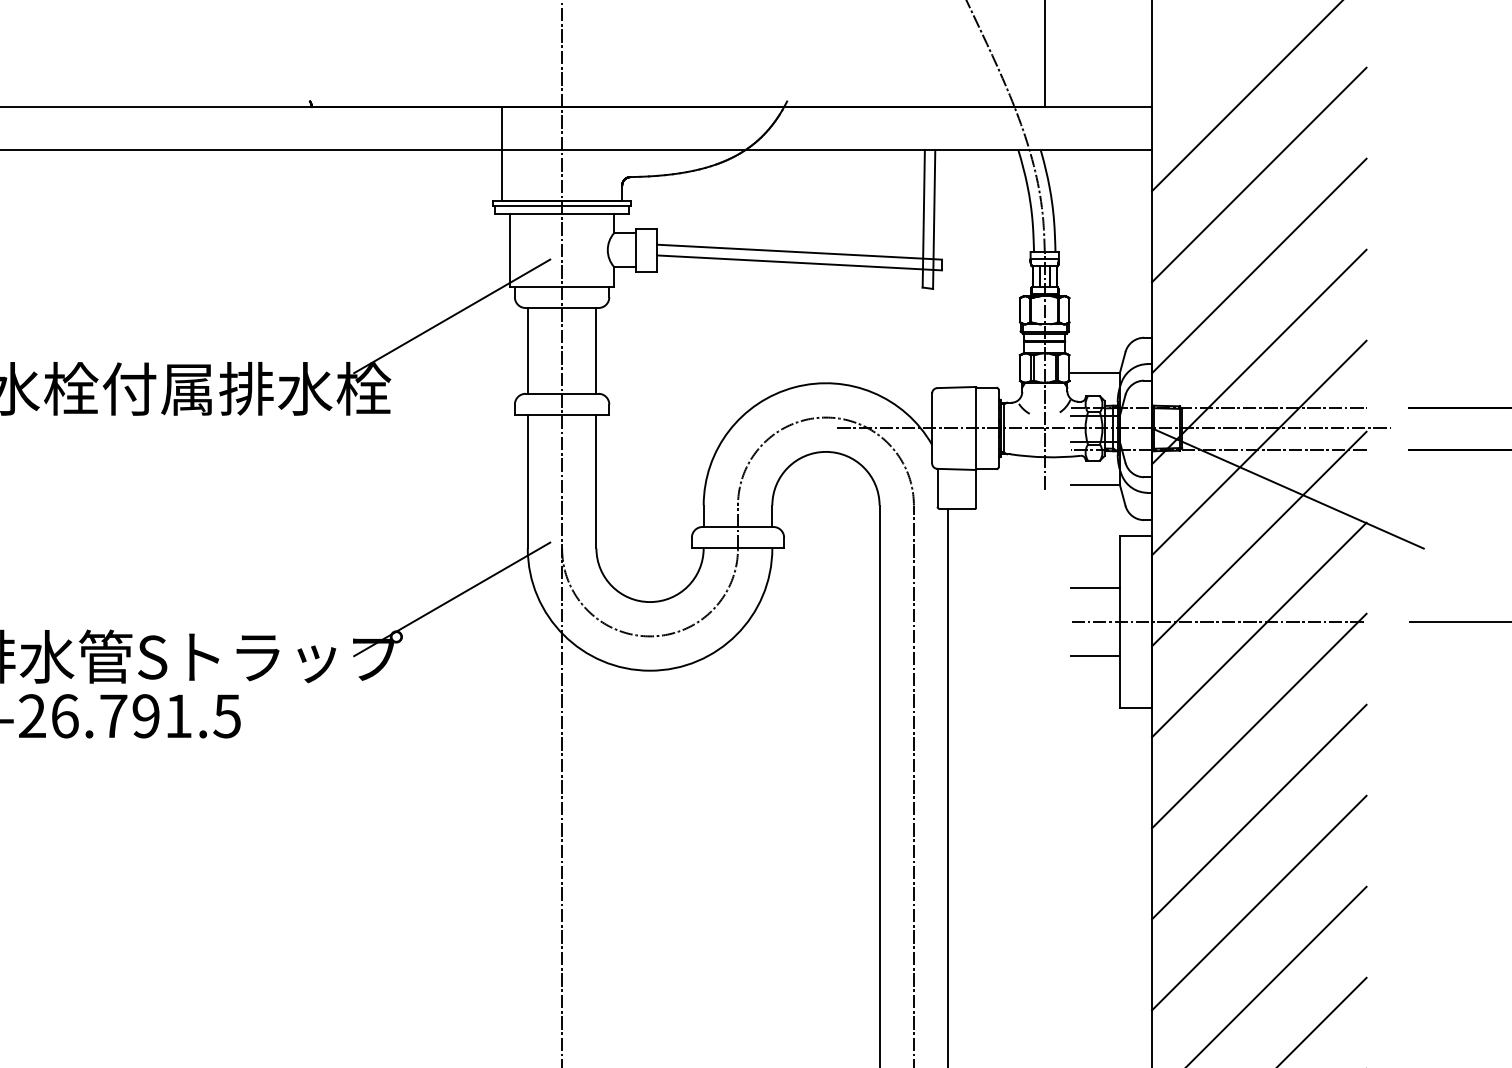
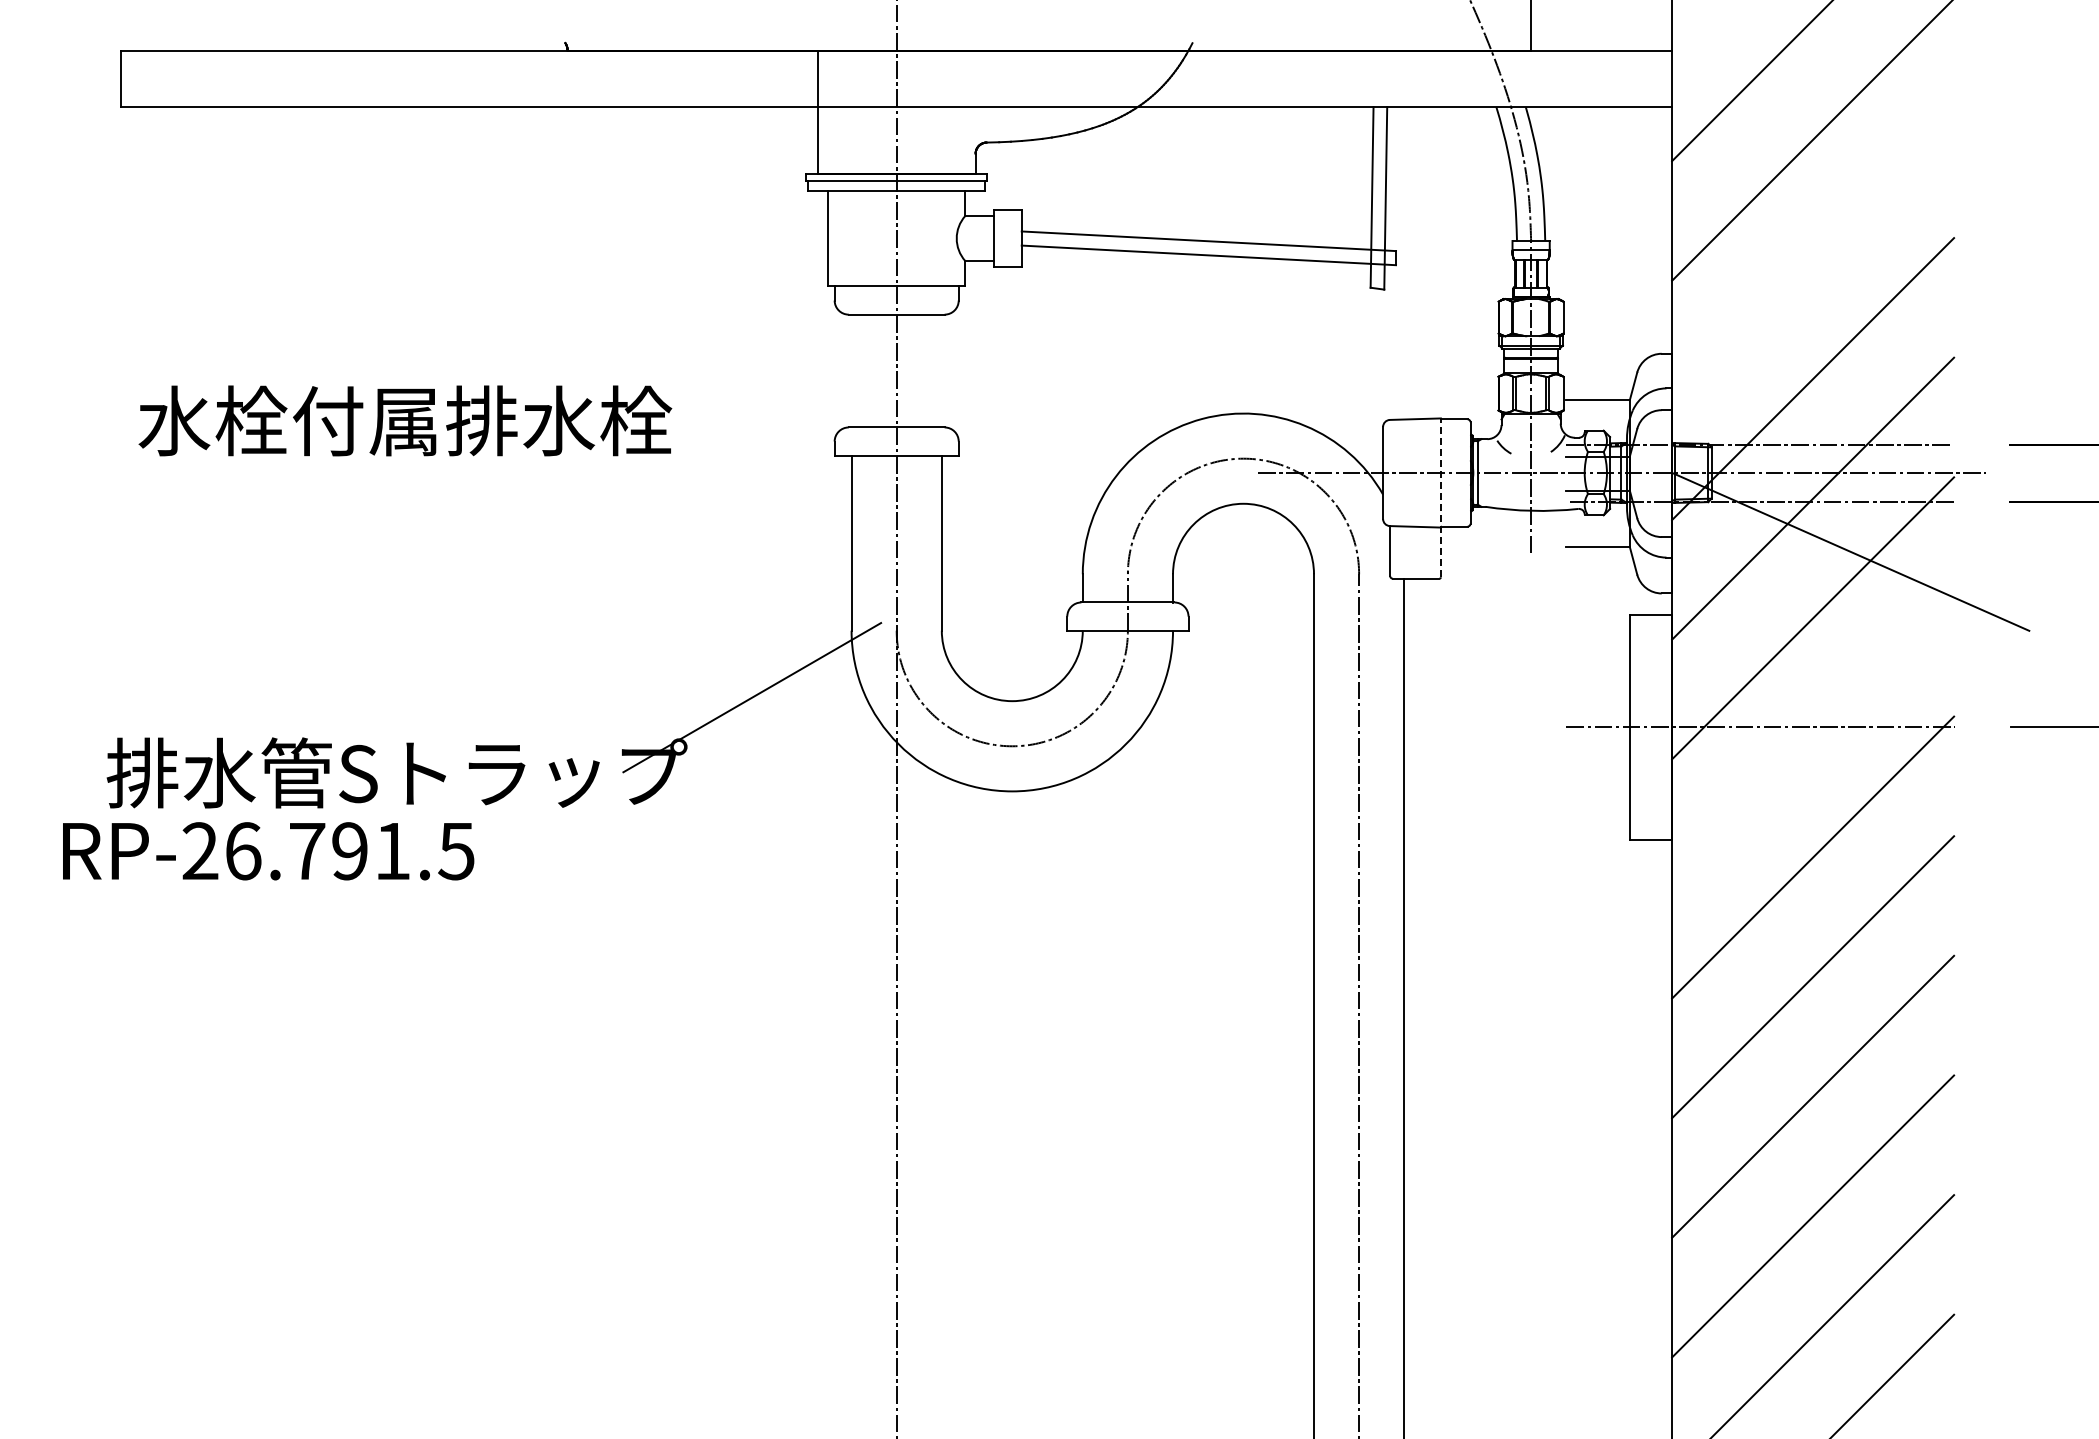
line: (1259, 266) -> (1813, 259), removed
line: (452, 316) -> (752, 325), removed
line: (527, 350) -> (851, 370), removed
line: (596, 350) -> (941, 370), removed
line: (975, 447) -> (1440, 497), solid -> dashed
line: (1095, 587) -> (1597, 682), removed
line: (1259, 629) -> (1813, 737), removed
line: (1095, 656) -> (1597, 772), removed

